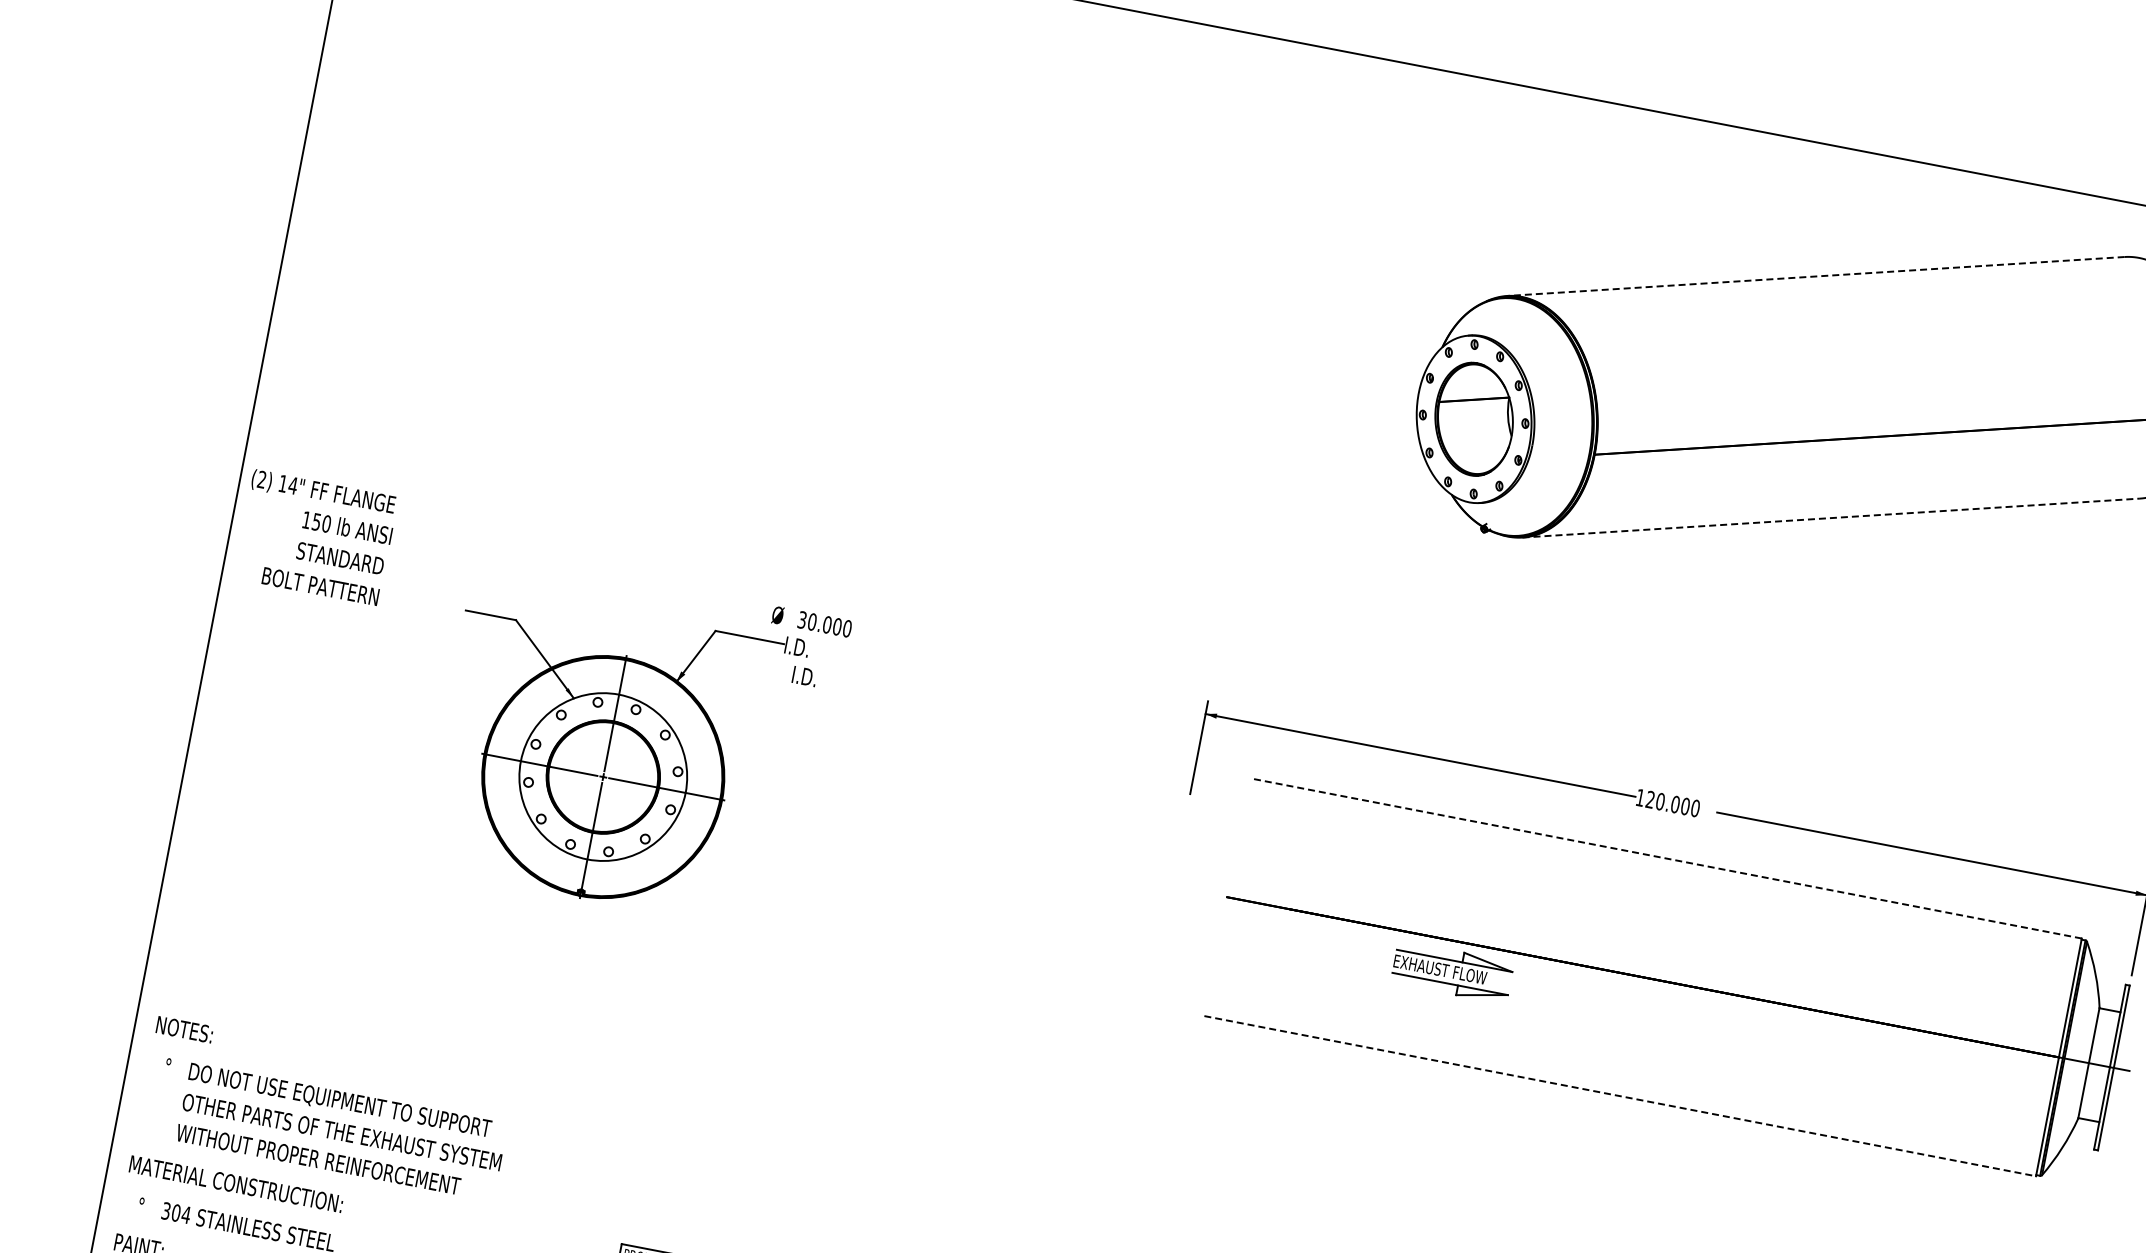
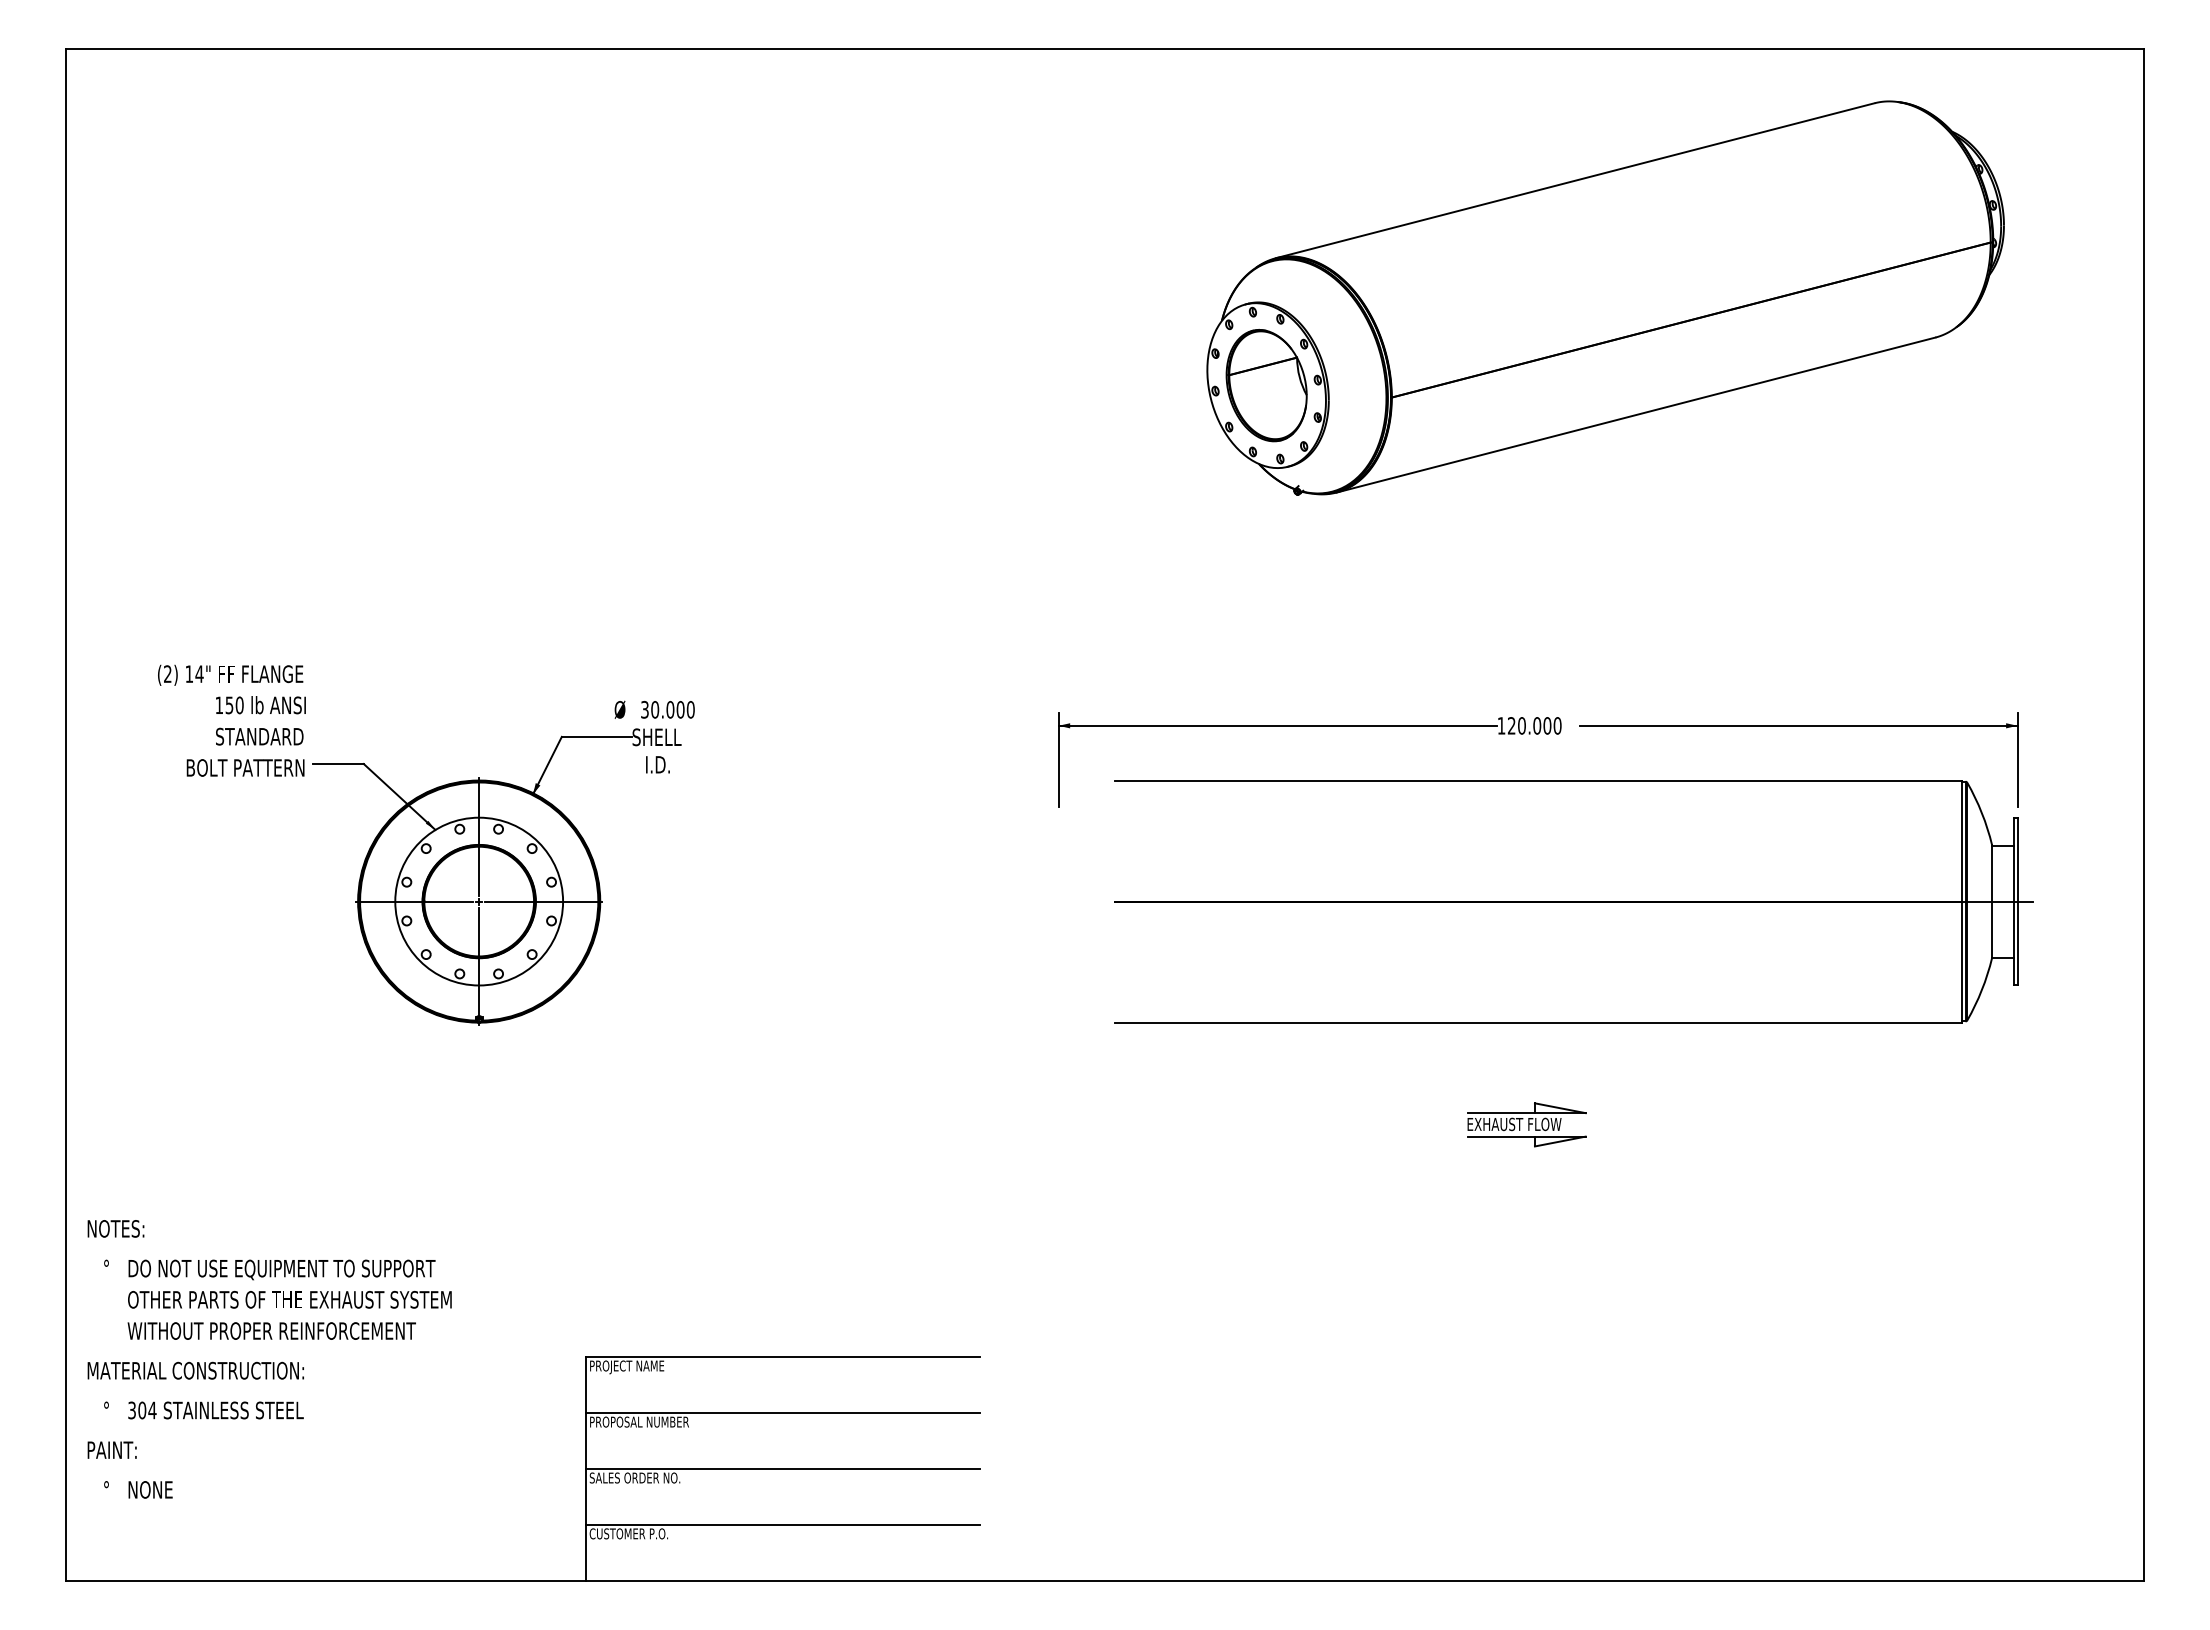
line: (1815, 276) -> (1574, 180), dashed -> solid
line: (1831, 517) -> (1636, 414), dashed -> solid
text: (315, 537) -> (231, 720), moved
text: (808, 649) -> (656, 737), I.D. -> SHELL
line: (1665, 858) -> (1537, 780), dashed -> solid
part: (1452, 971) -> (1526, 1124), moved
line: (1620, 1096) -> (1538, 1022), dashed -> solid

